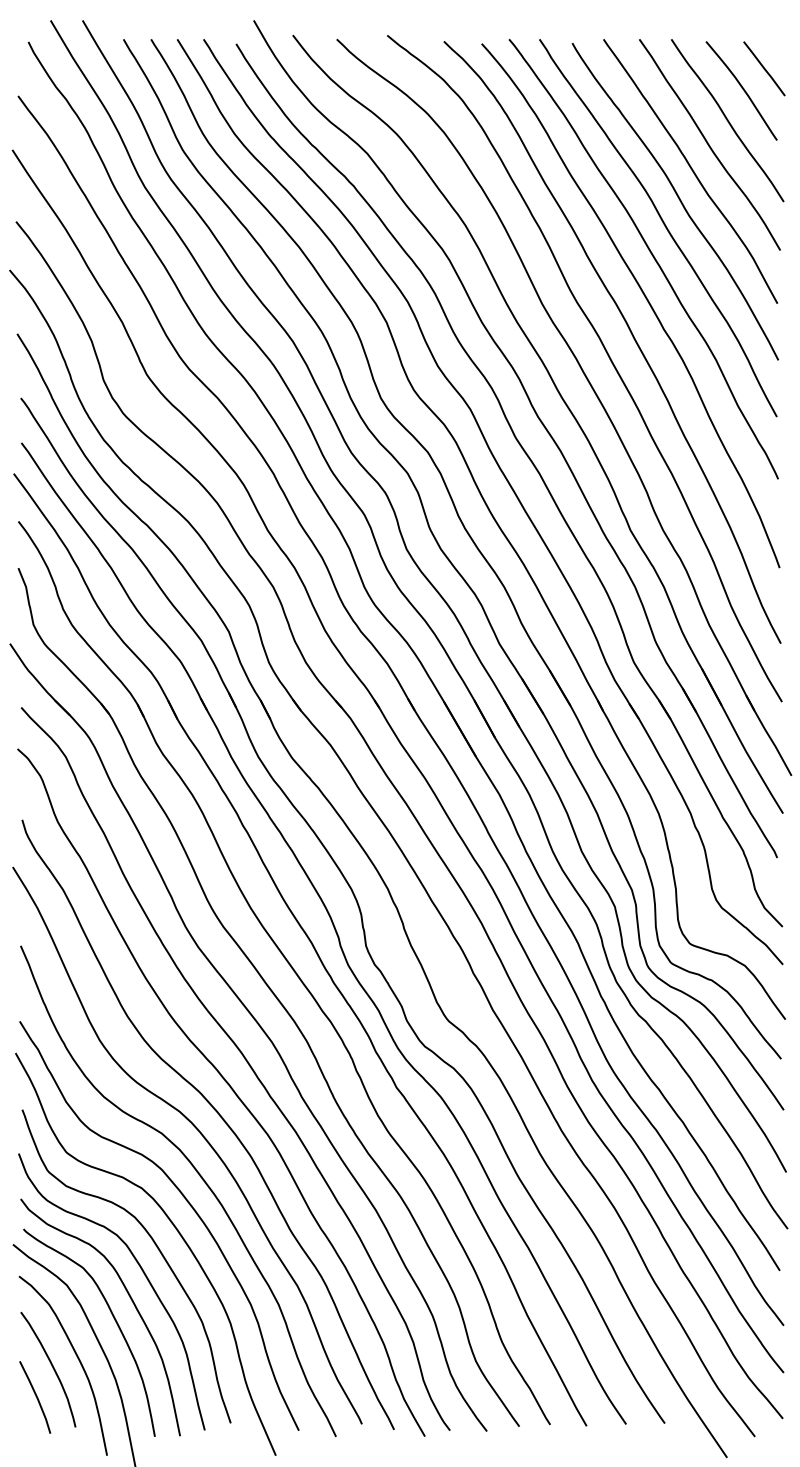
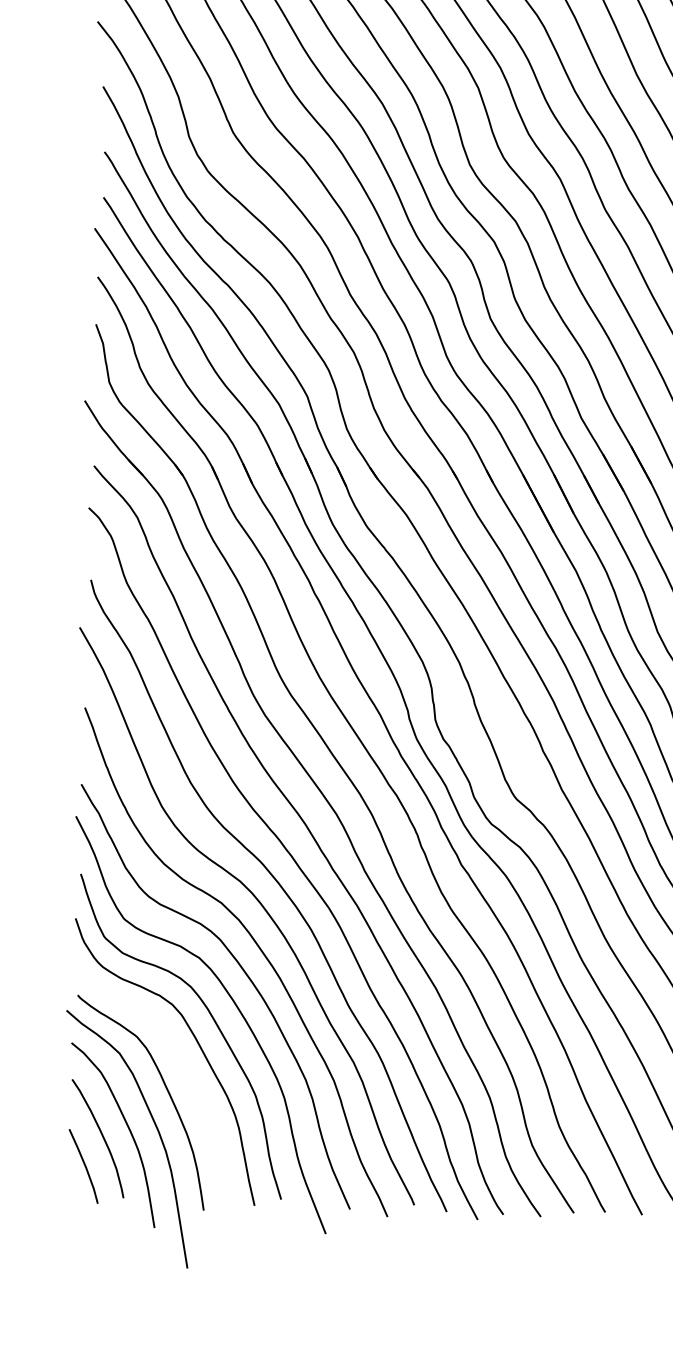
curve: (131, 1301) -> (184, 1072), removed

